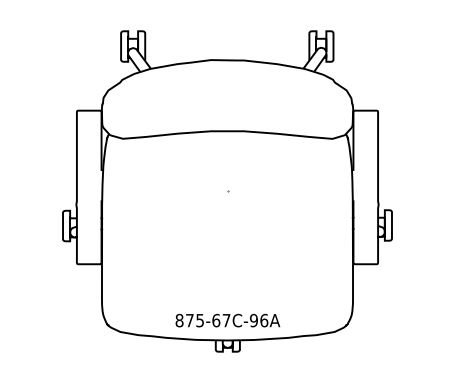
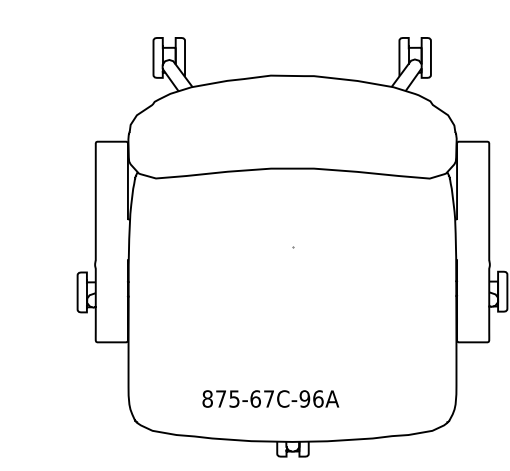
text: (227, 320) -> (270, 398), moved

